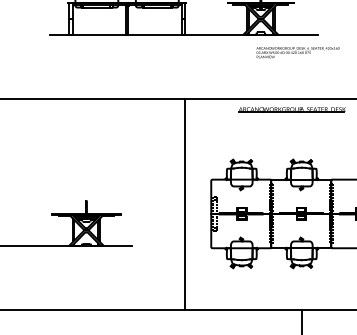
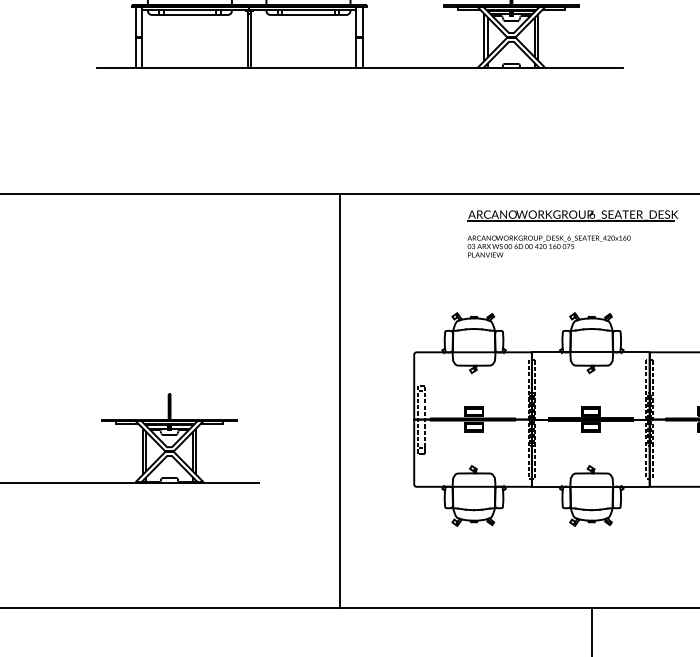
text: (297, 52) -> (548, 246), moved
line: (184, 204) -> (340, 401), moved

